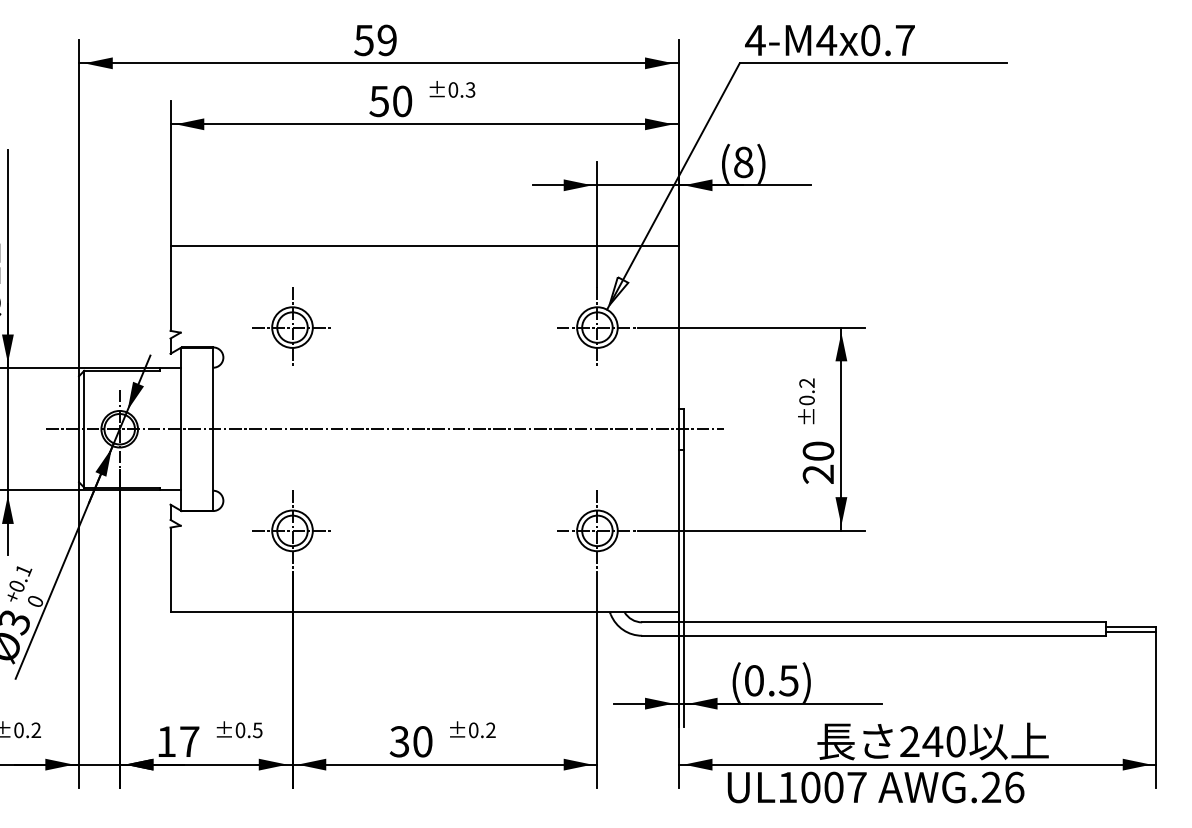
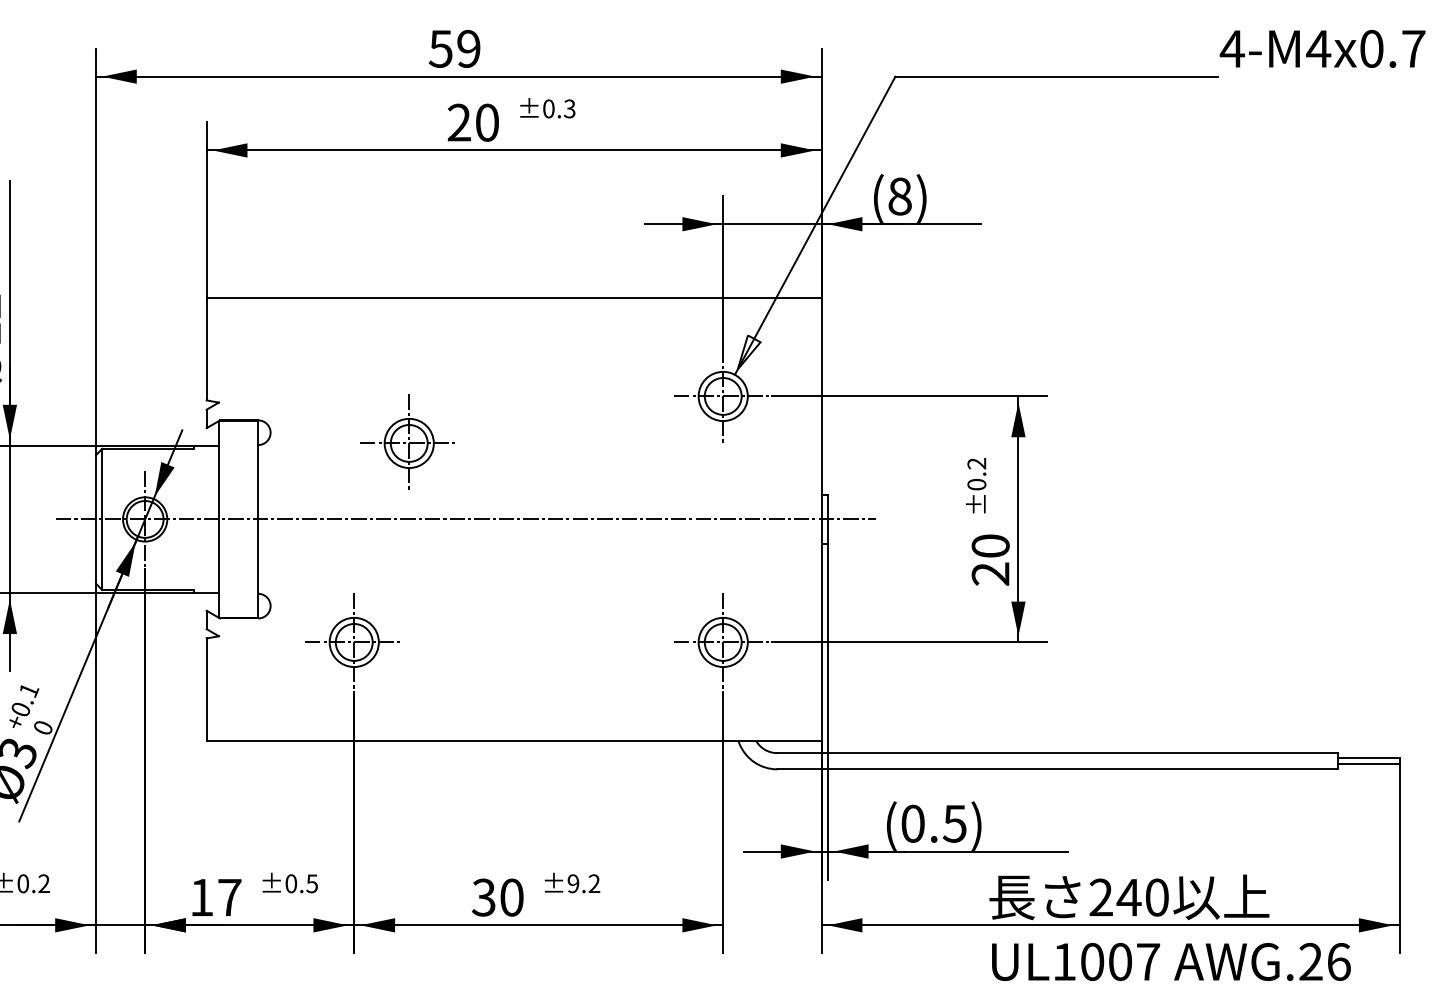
text: (829, 40) -> (1322, 48), moved
text: (378, 101) -> (458, 122), 50 -> 20
part: (291, 325) -> (407, 441), moved
text: (473, 730) -> (573, 883), ±0.2 -> ±9.2
text: (876, 787) -> (1171, 961), moved

